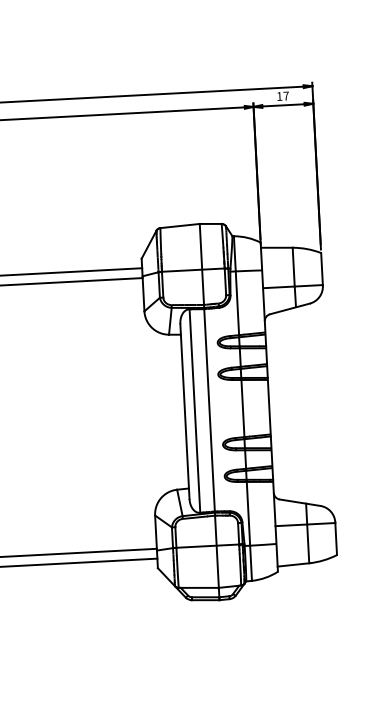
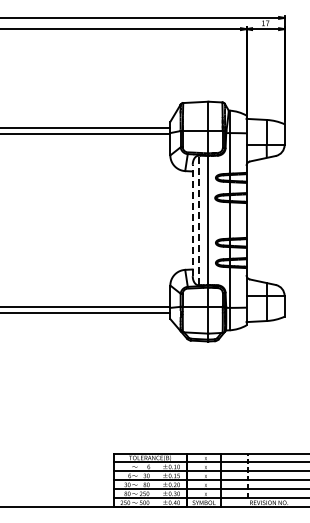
line: (184, 411) -> (192, 220), solid -> dashed
line: (195, 411) -> (199, 220), solid -> dashed

